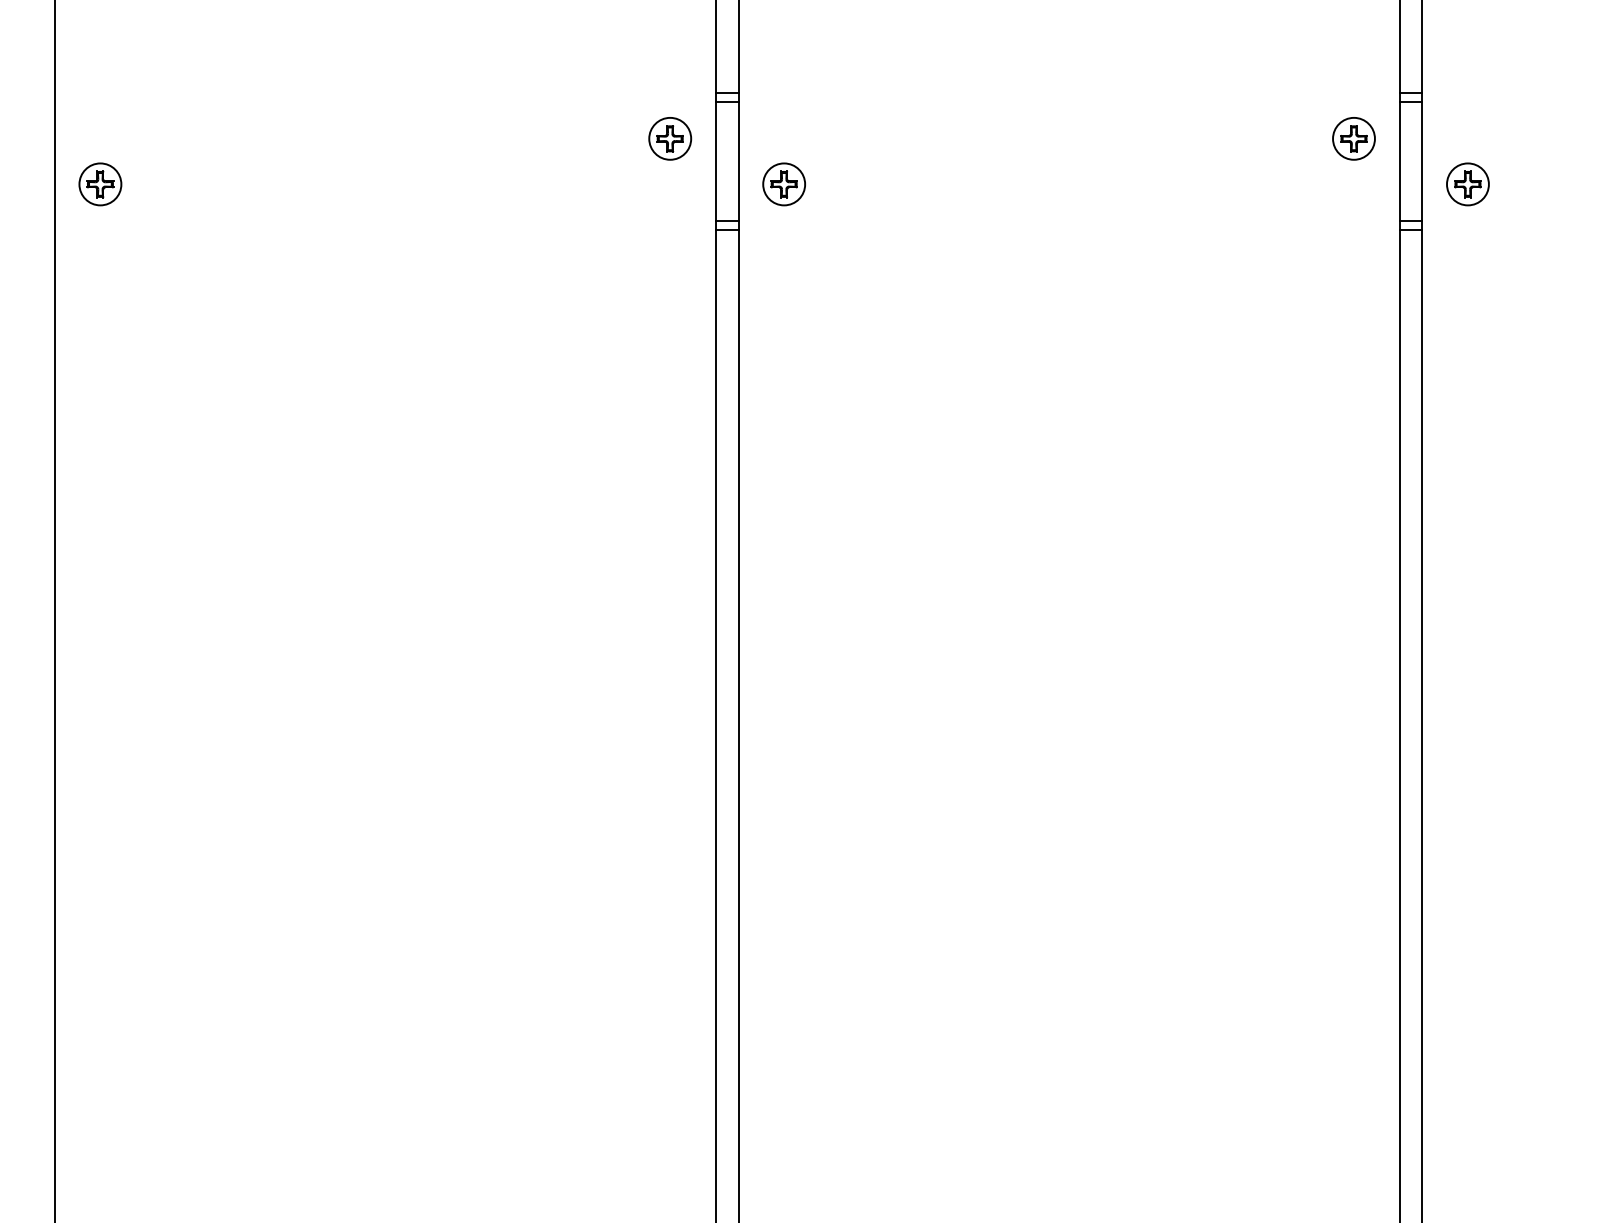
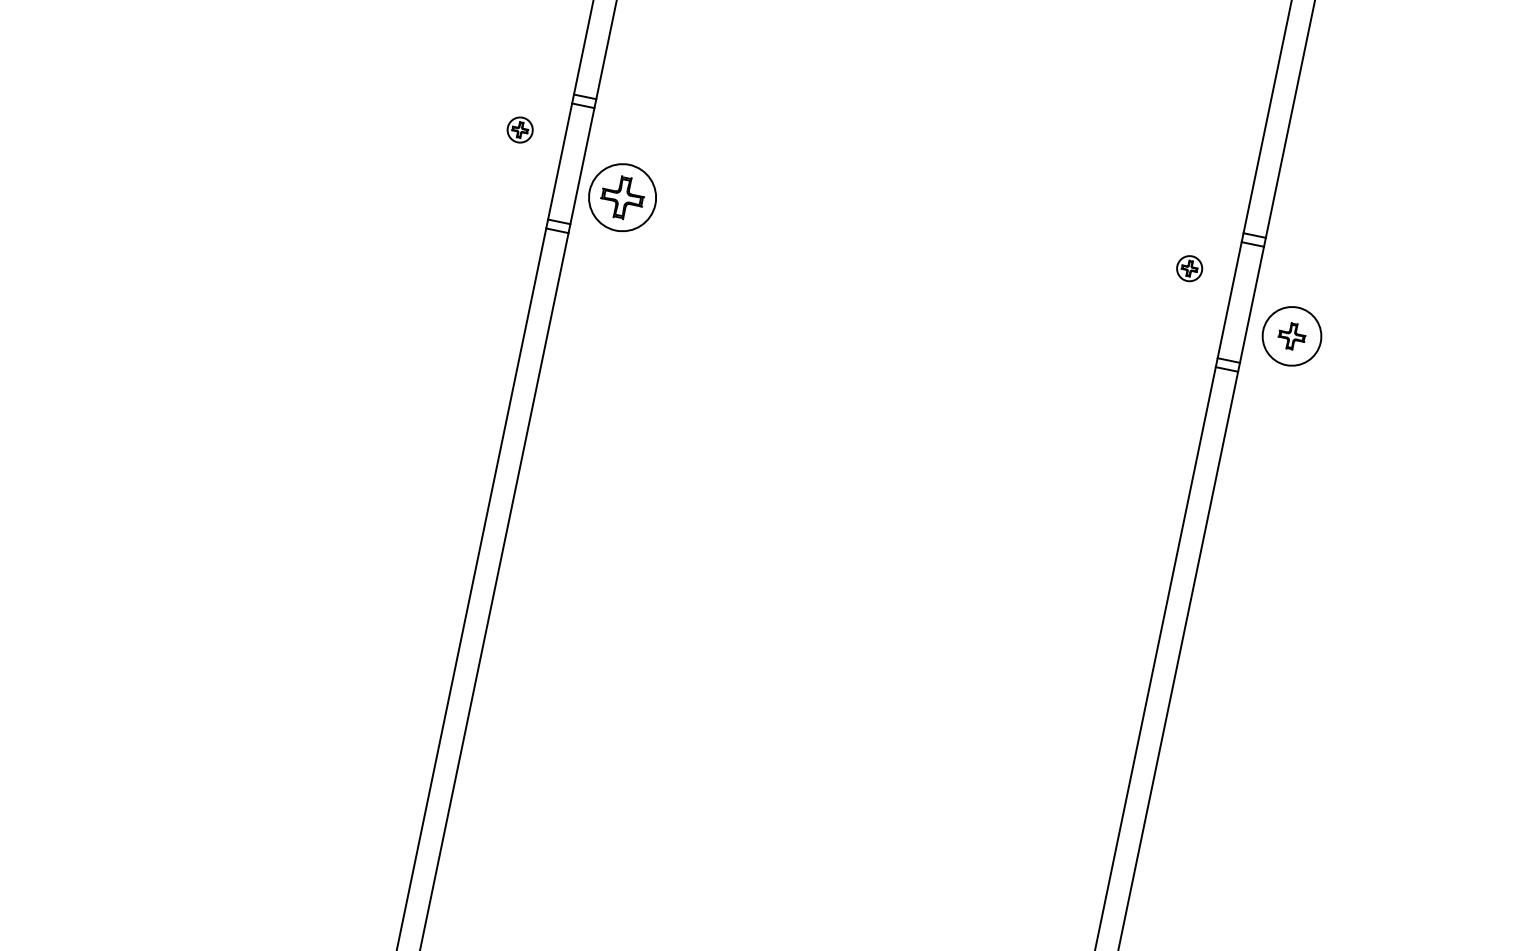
part: (670, 138) -> (520, 129), size x0.6
part: (1353, 138) -> (1189, 268), size x0.6
part: (783, 184) -> (621, 197), size x1.6
circle: (1467, 184) -> (1291, 336), size x1.4

